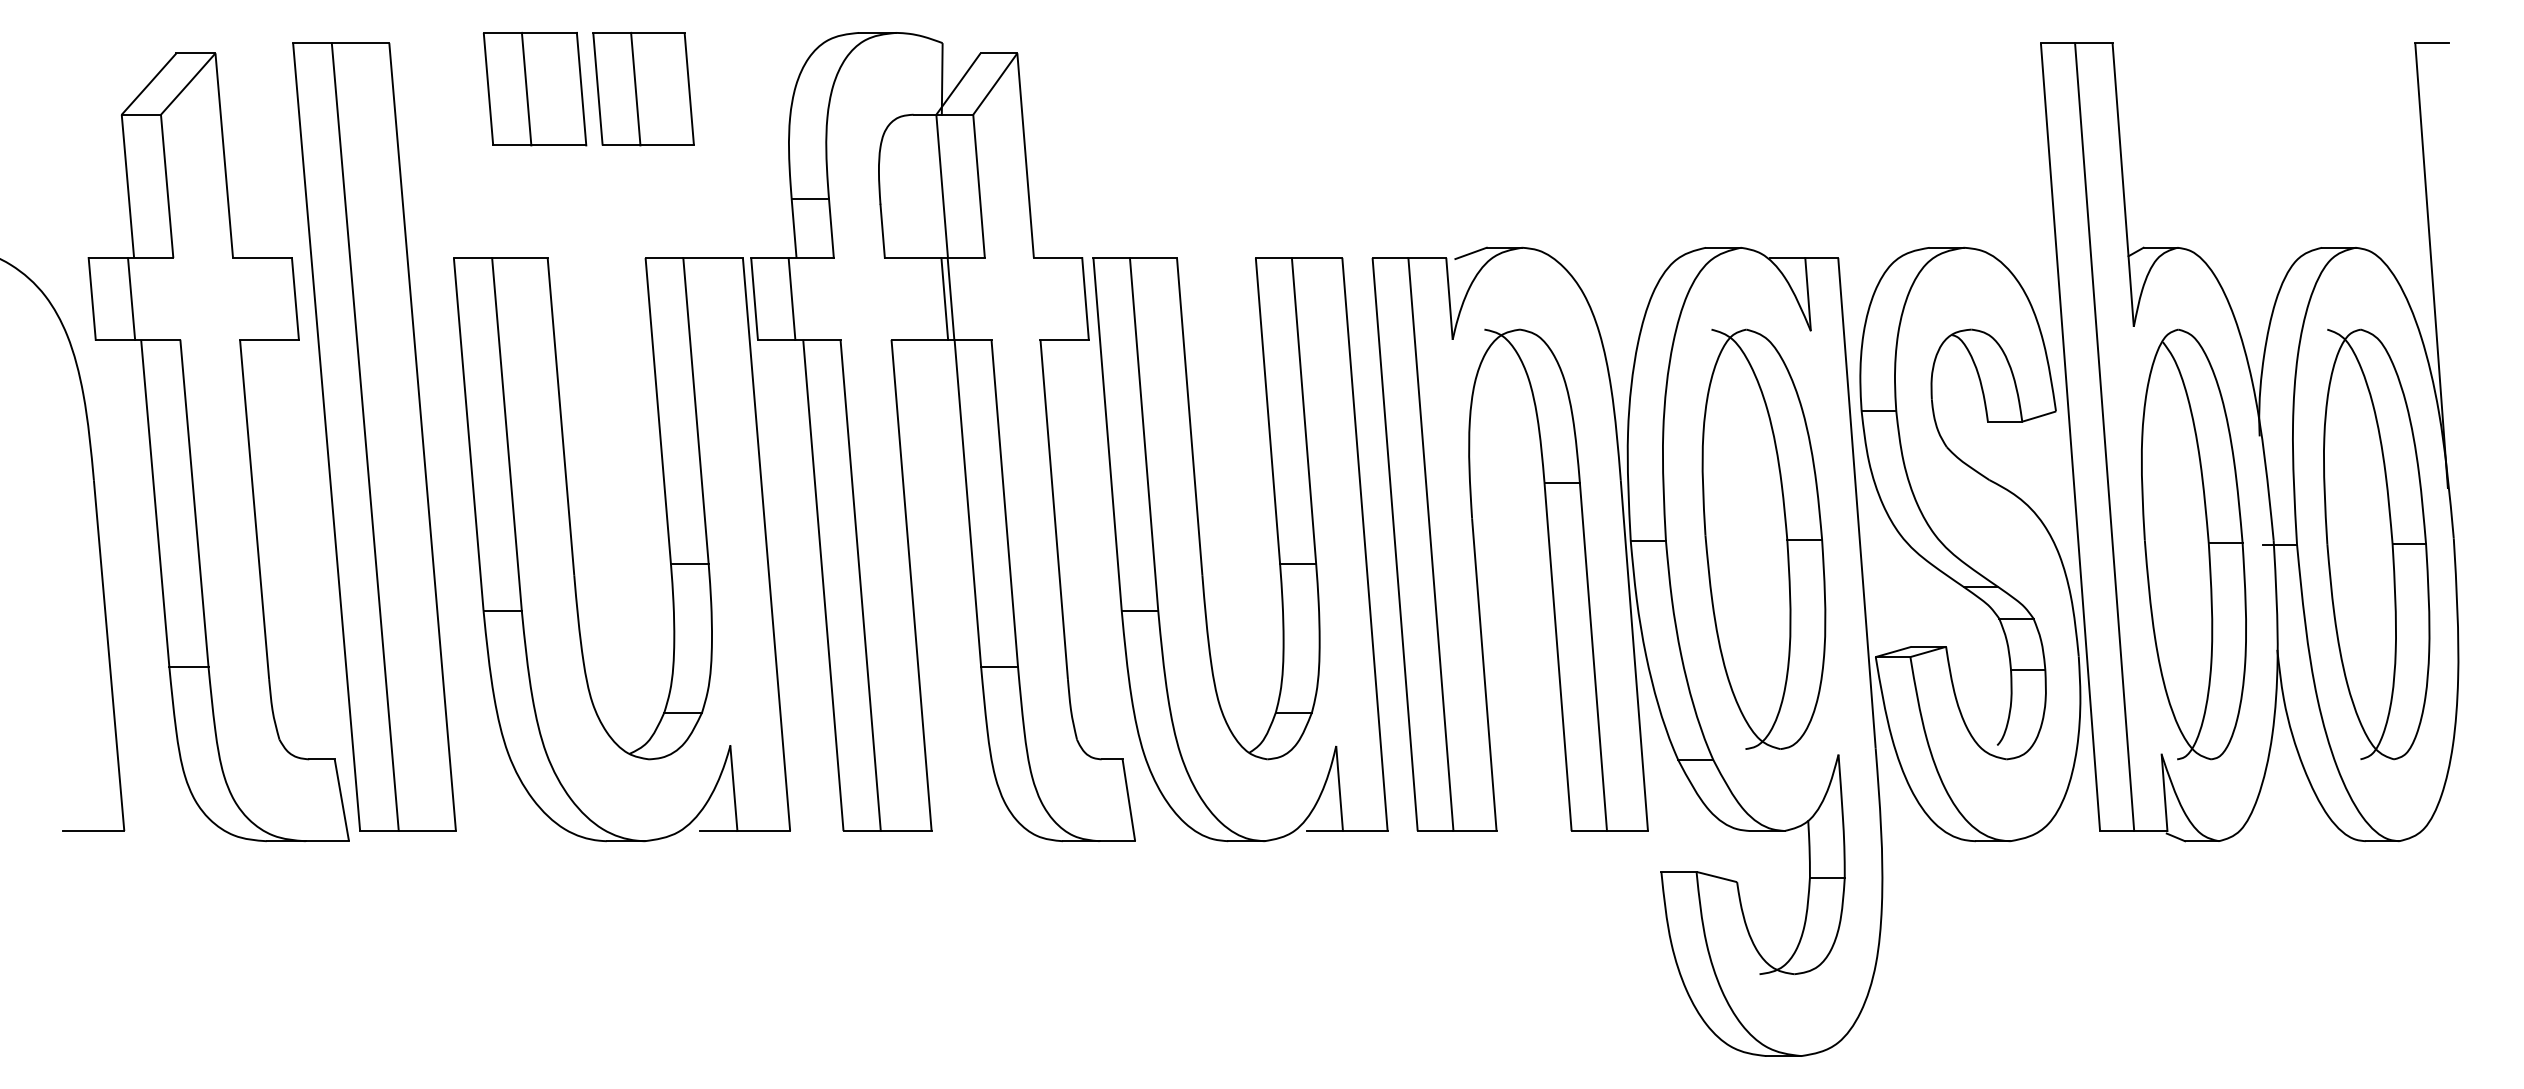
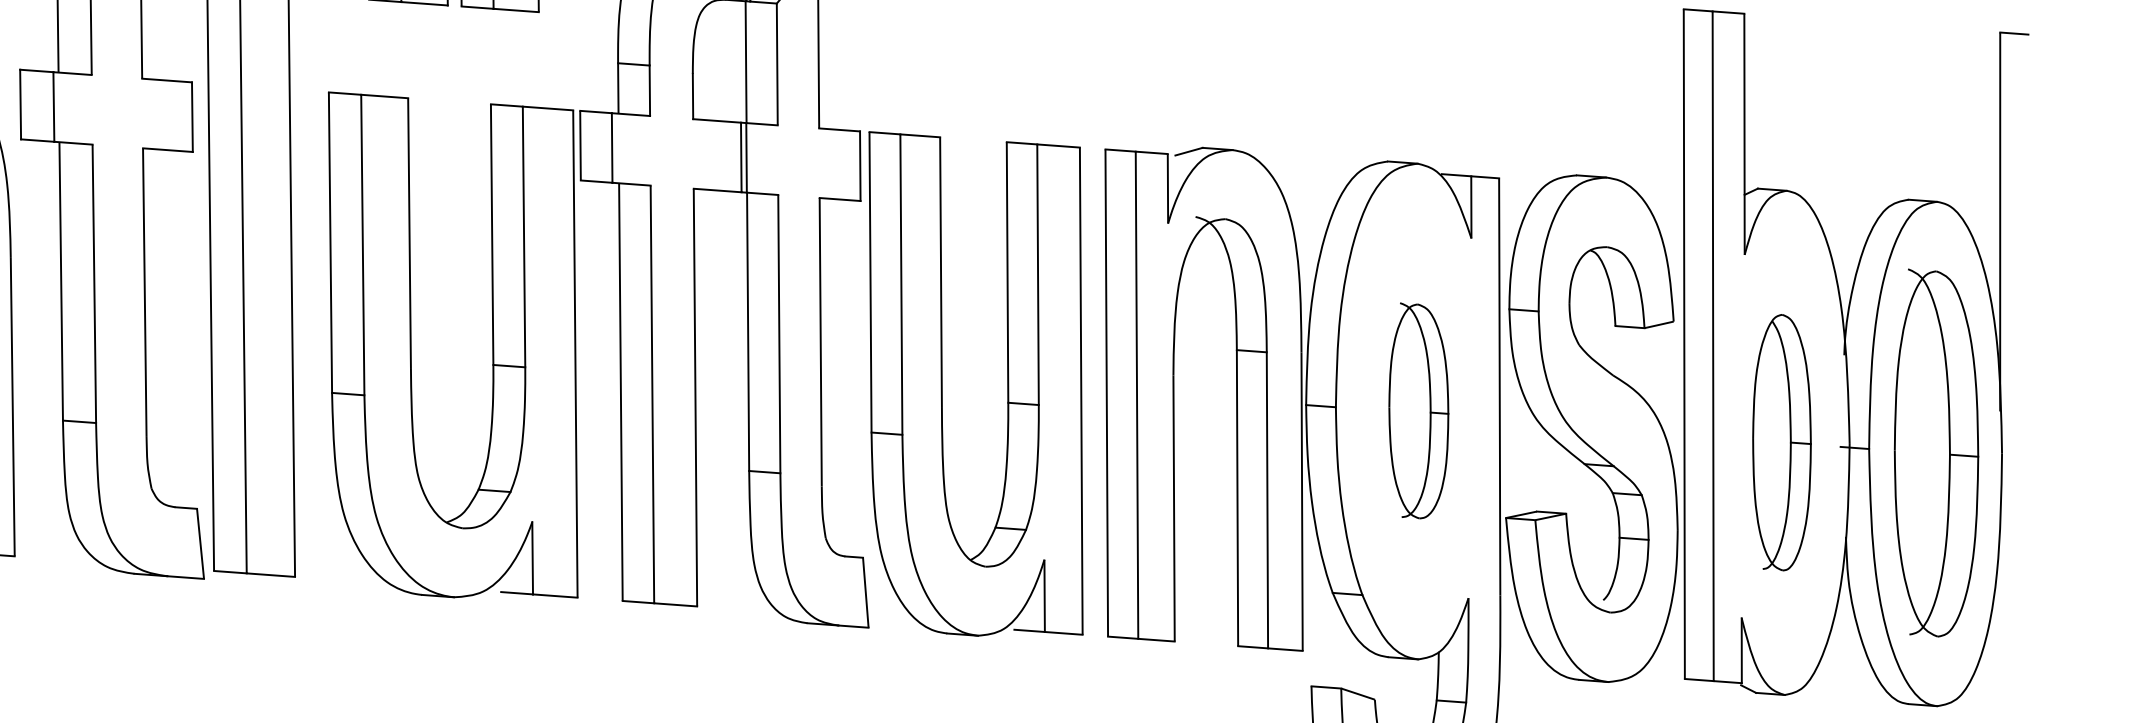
part: (1763, 538) -> (1418, 410), size x0.6
part: (2193, 544) -> (1781, 442), size x0.7

